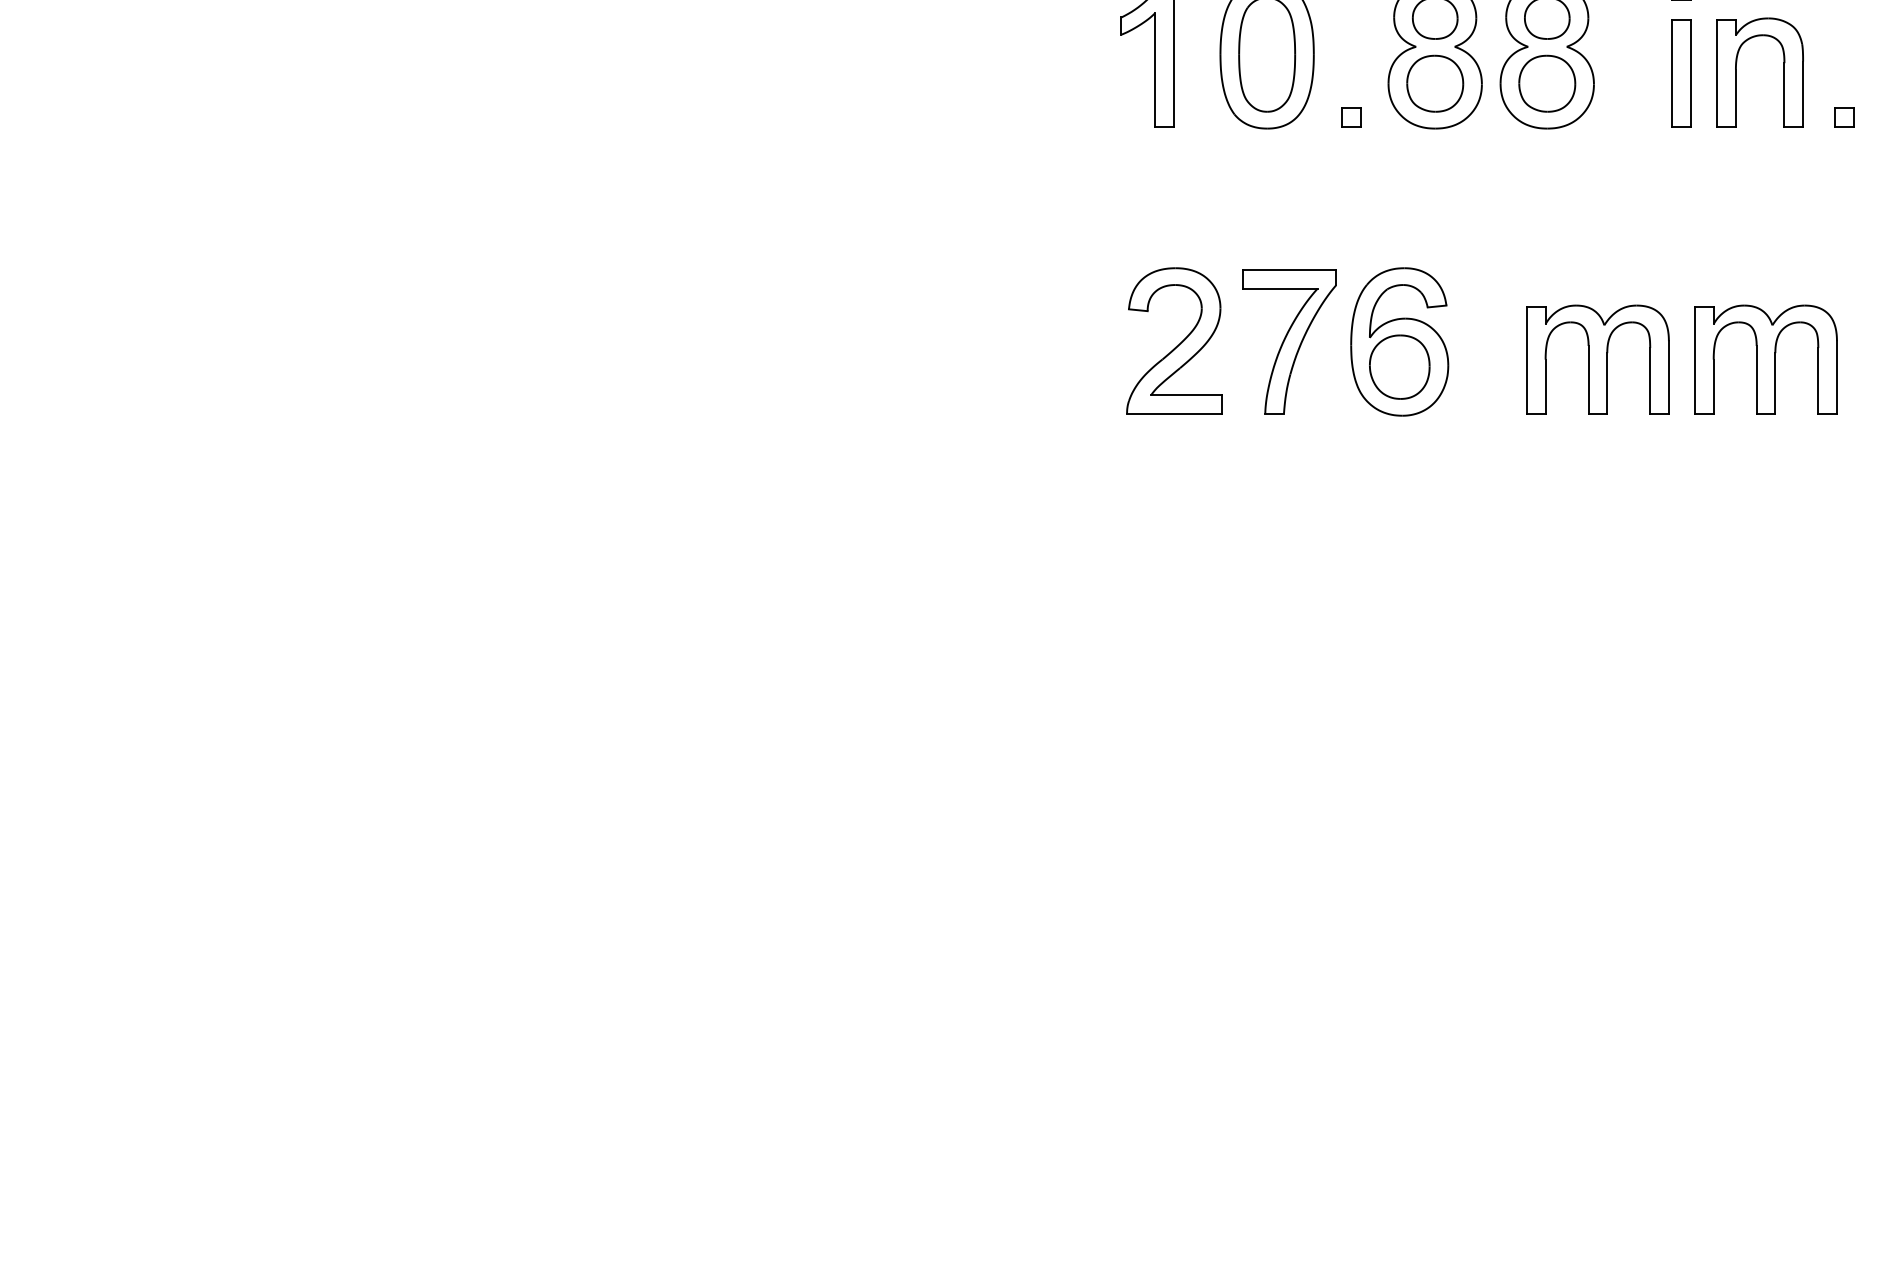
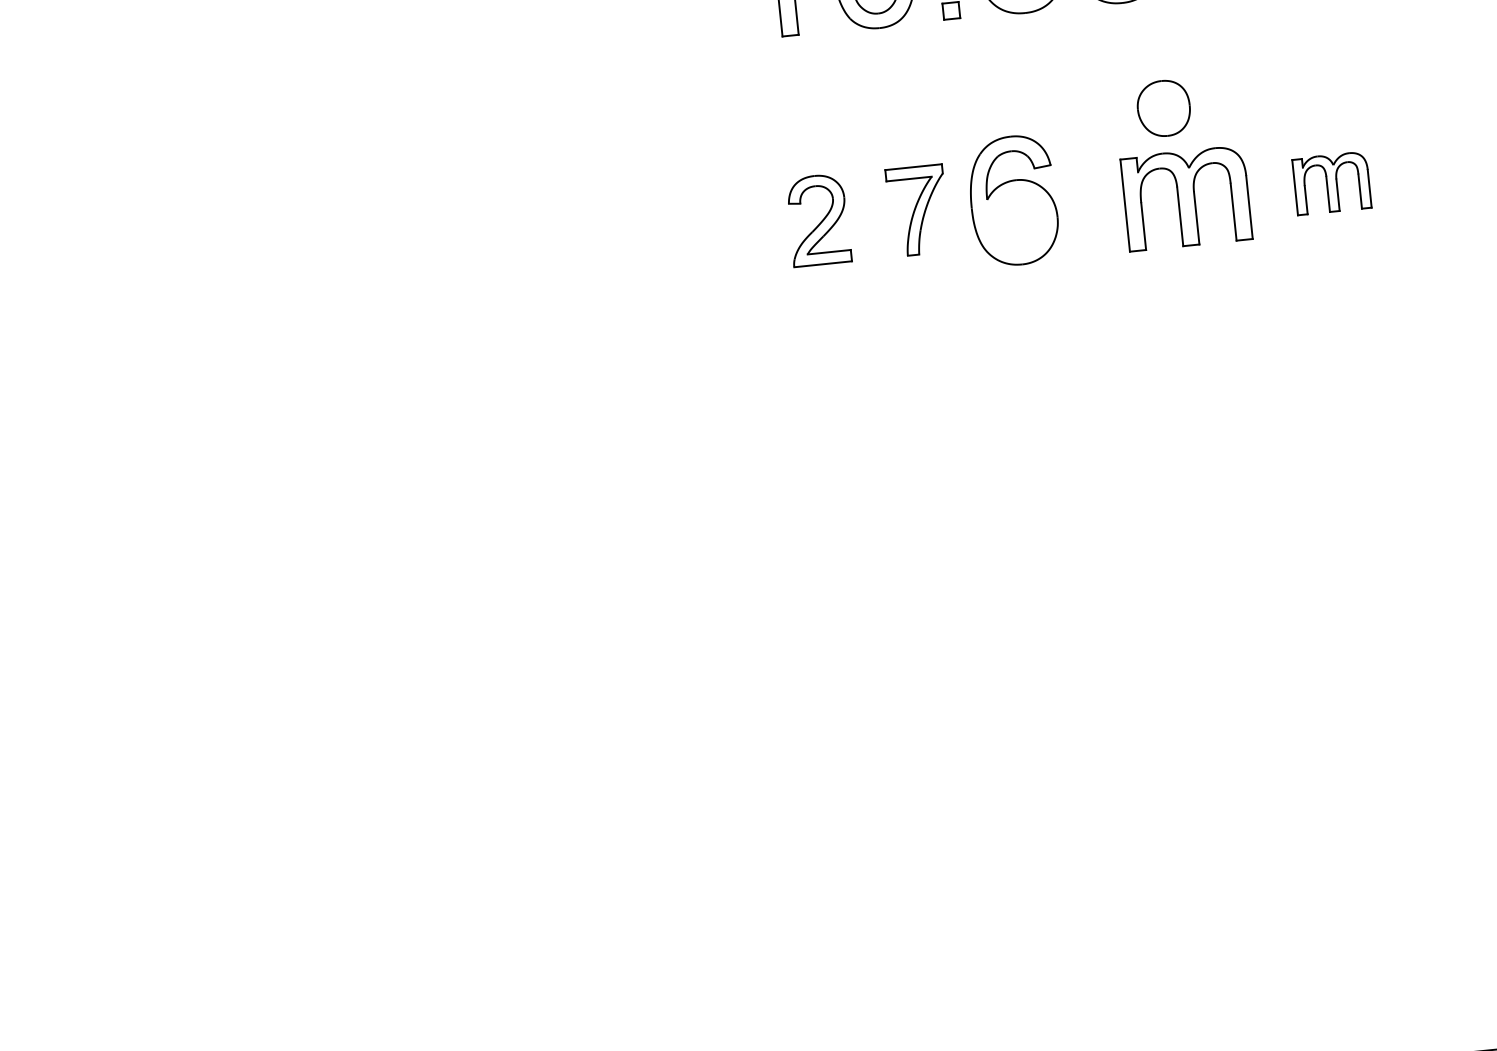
part: (1174, 340) -> (818, 219), size x0.7
part: (1289, 341) -> (918, 210), size x0.7
part: (1765, 359) -> (1331, 183), size x0.6
part: (1399, 366) -> (1163, 107), moved

